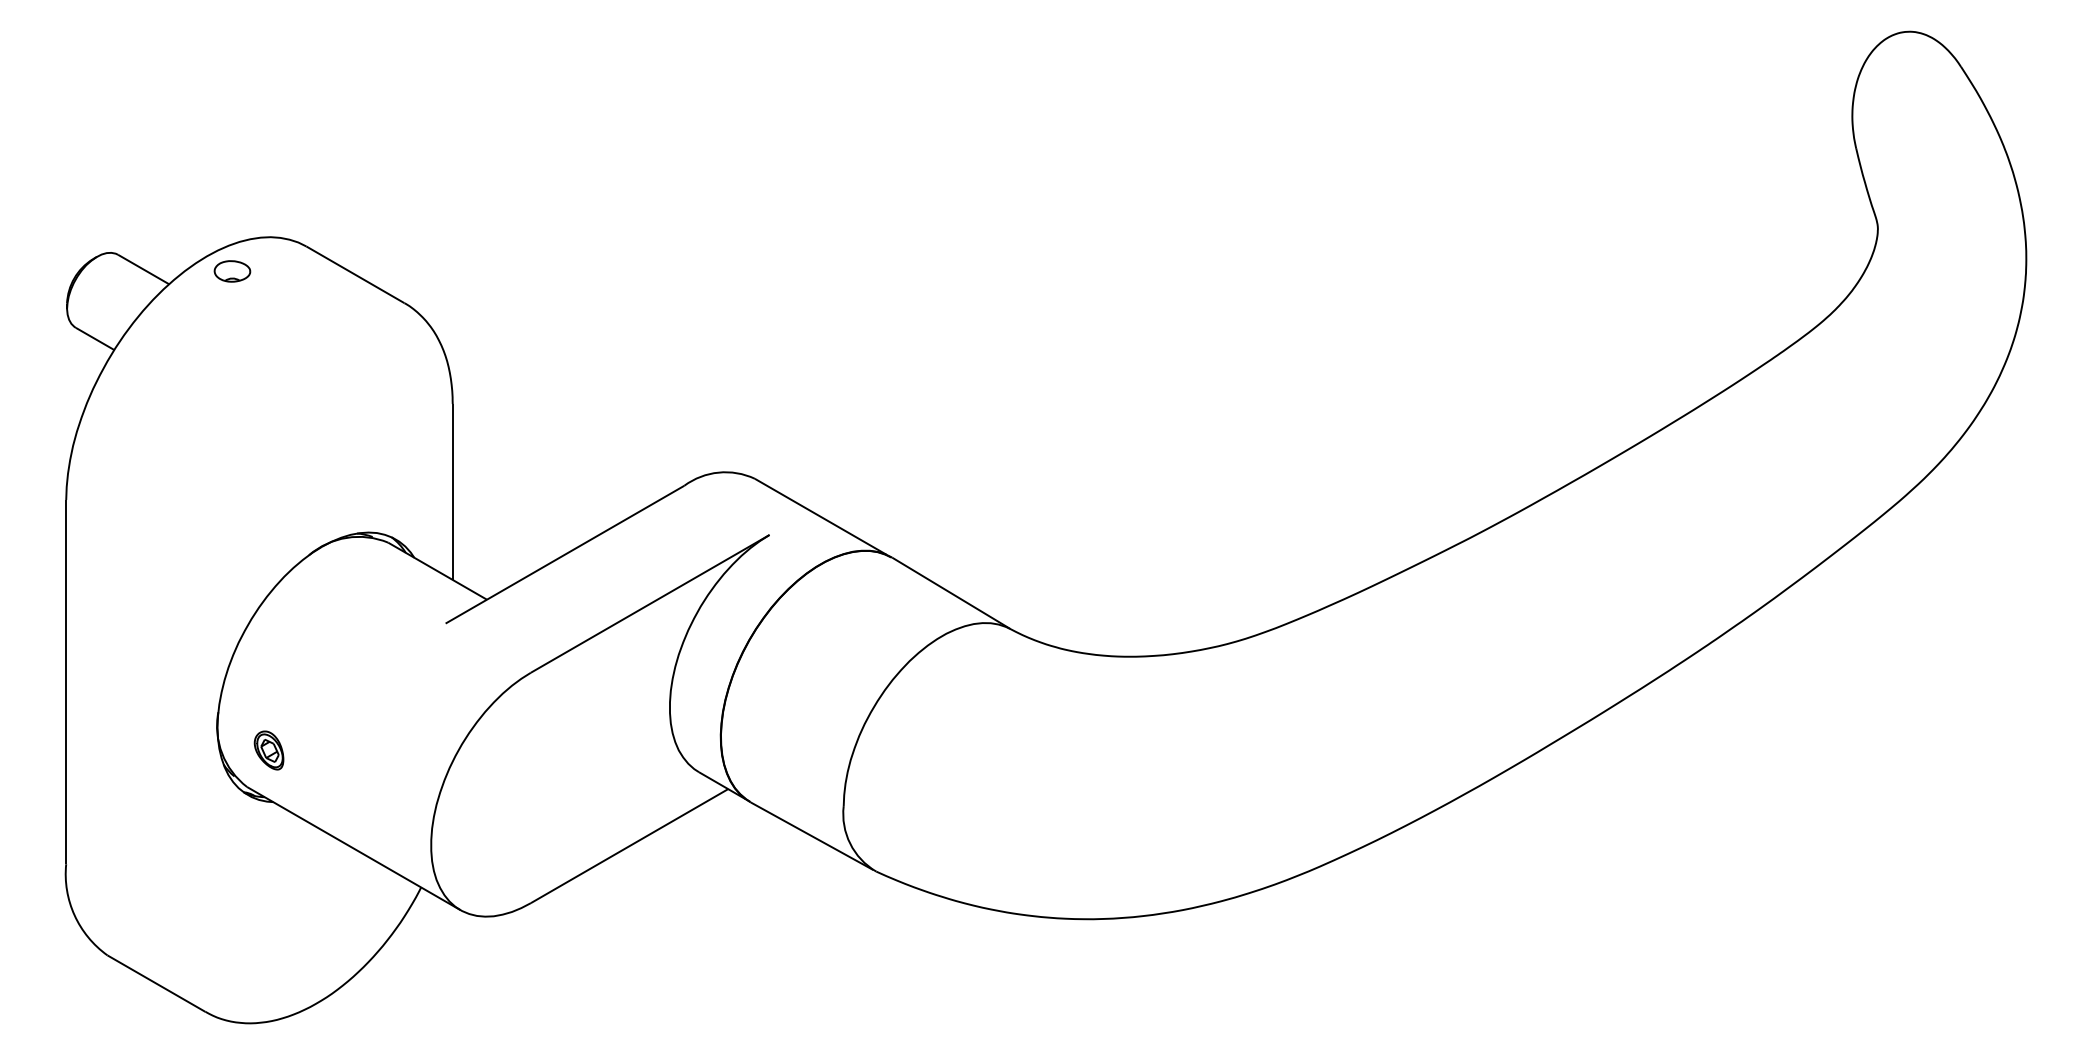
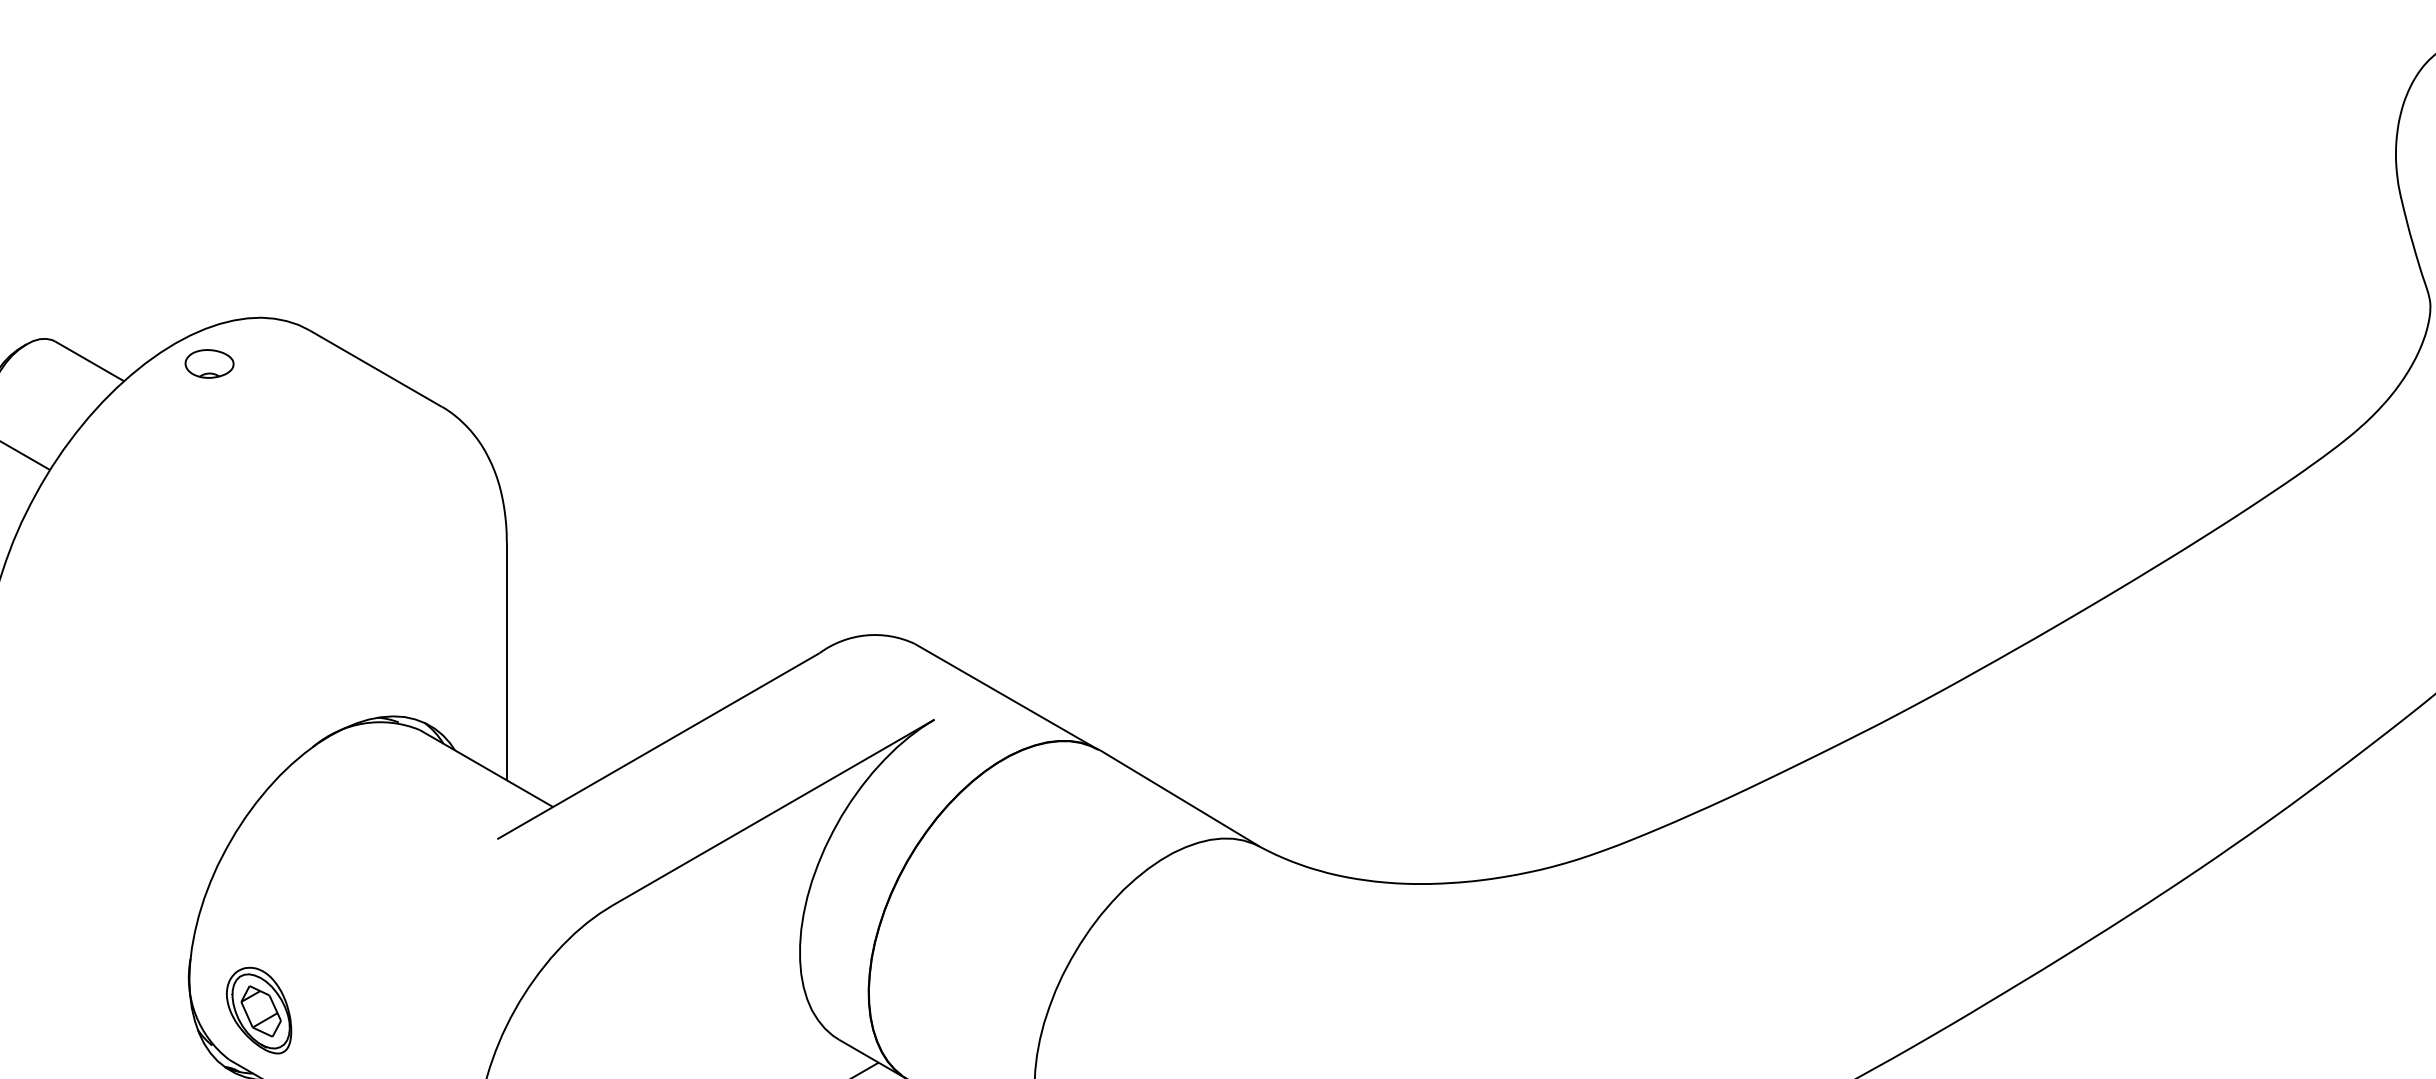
part: (268, 750) -> (258, 1010), size x1.67

